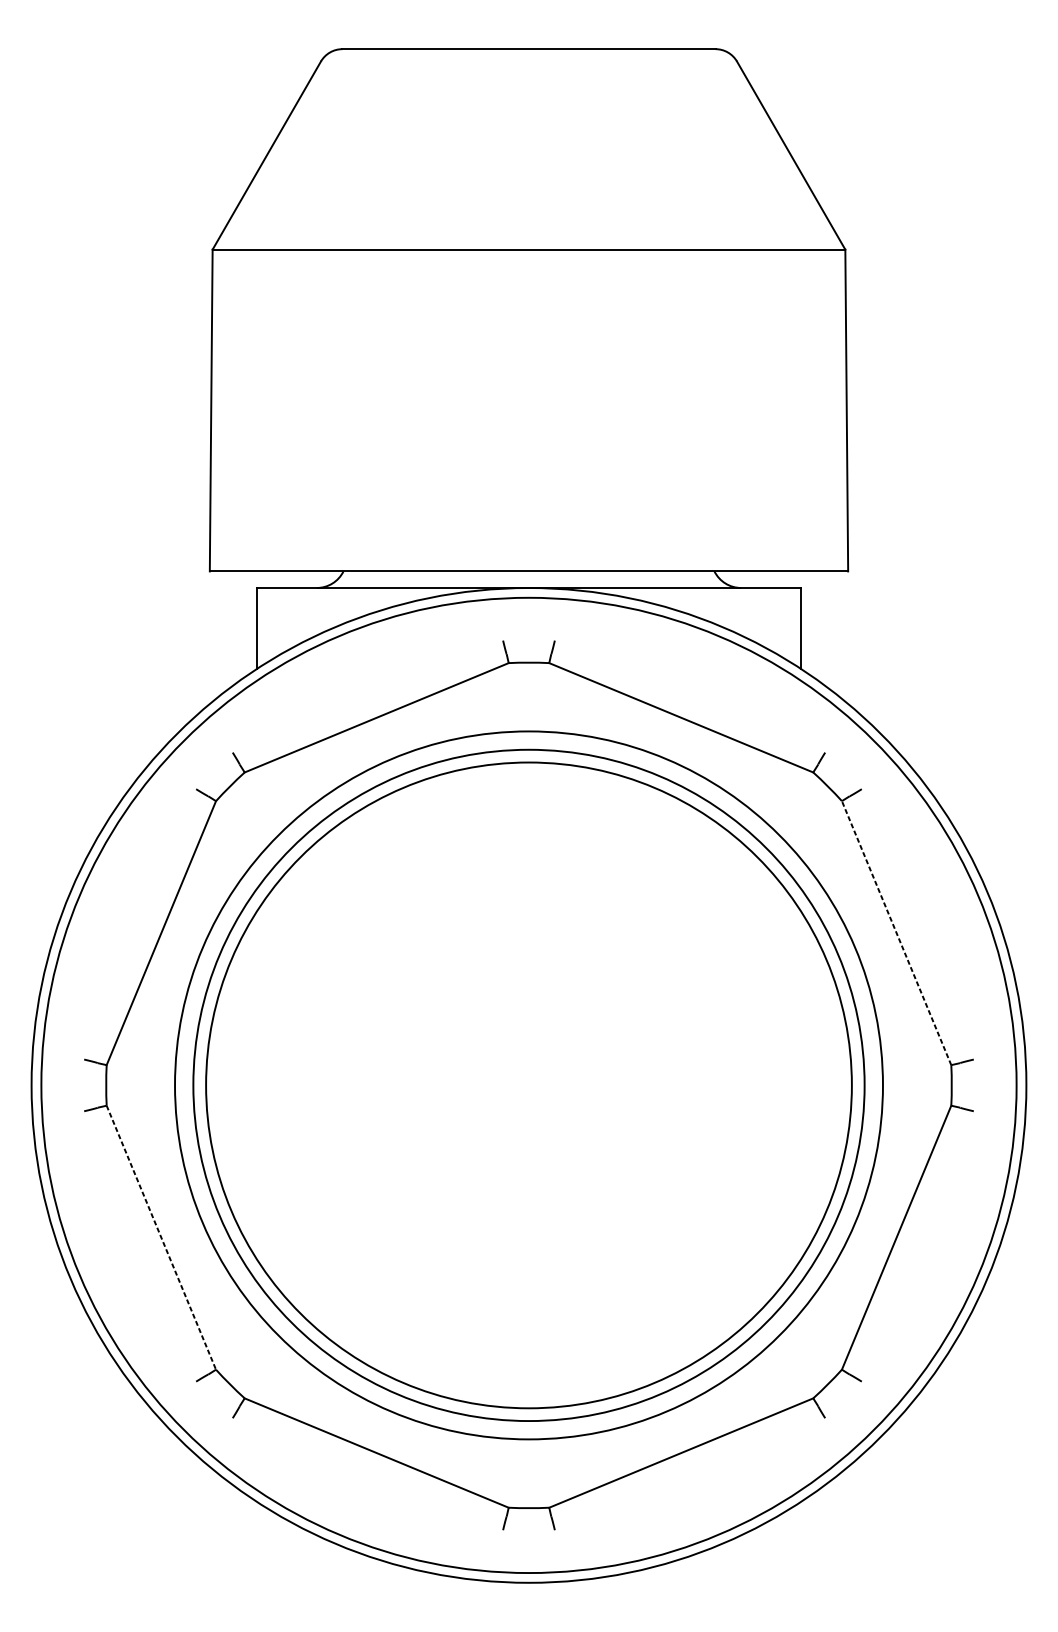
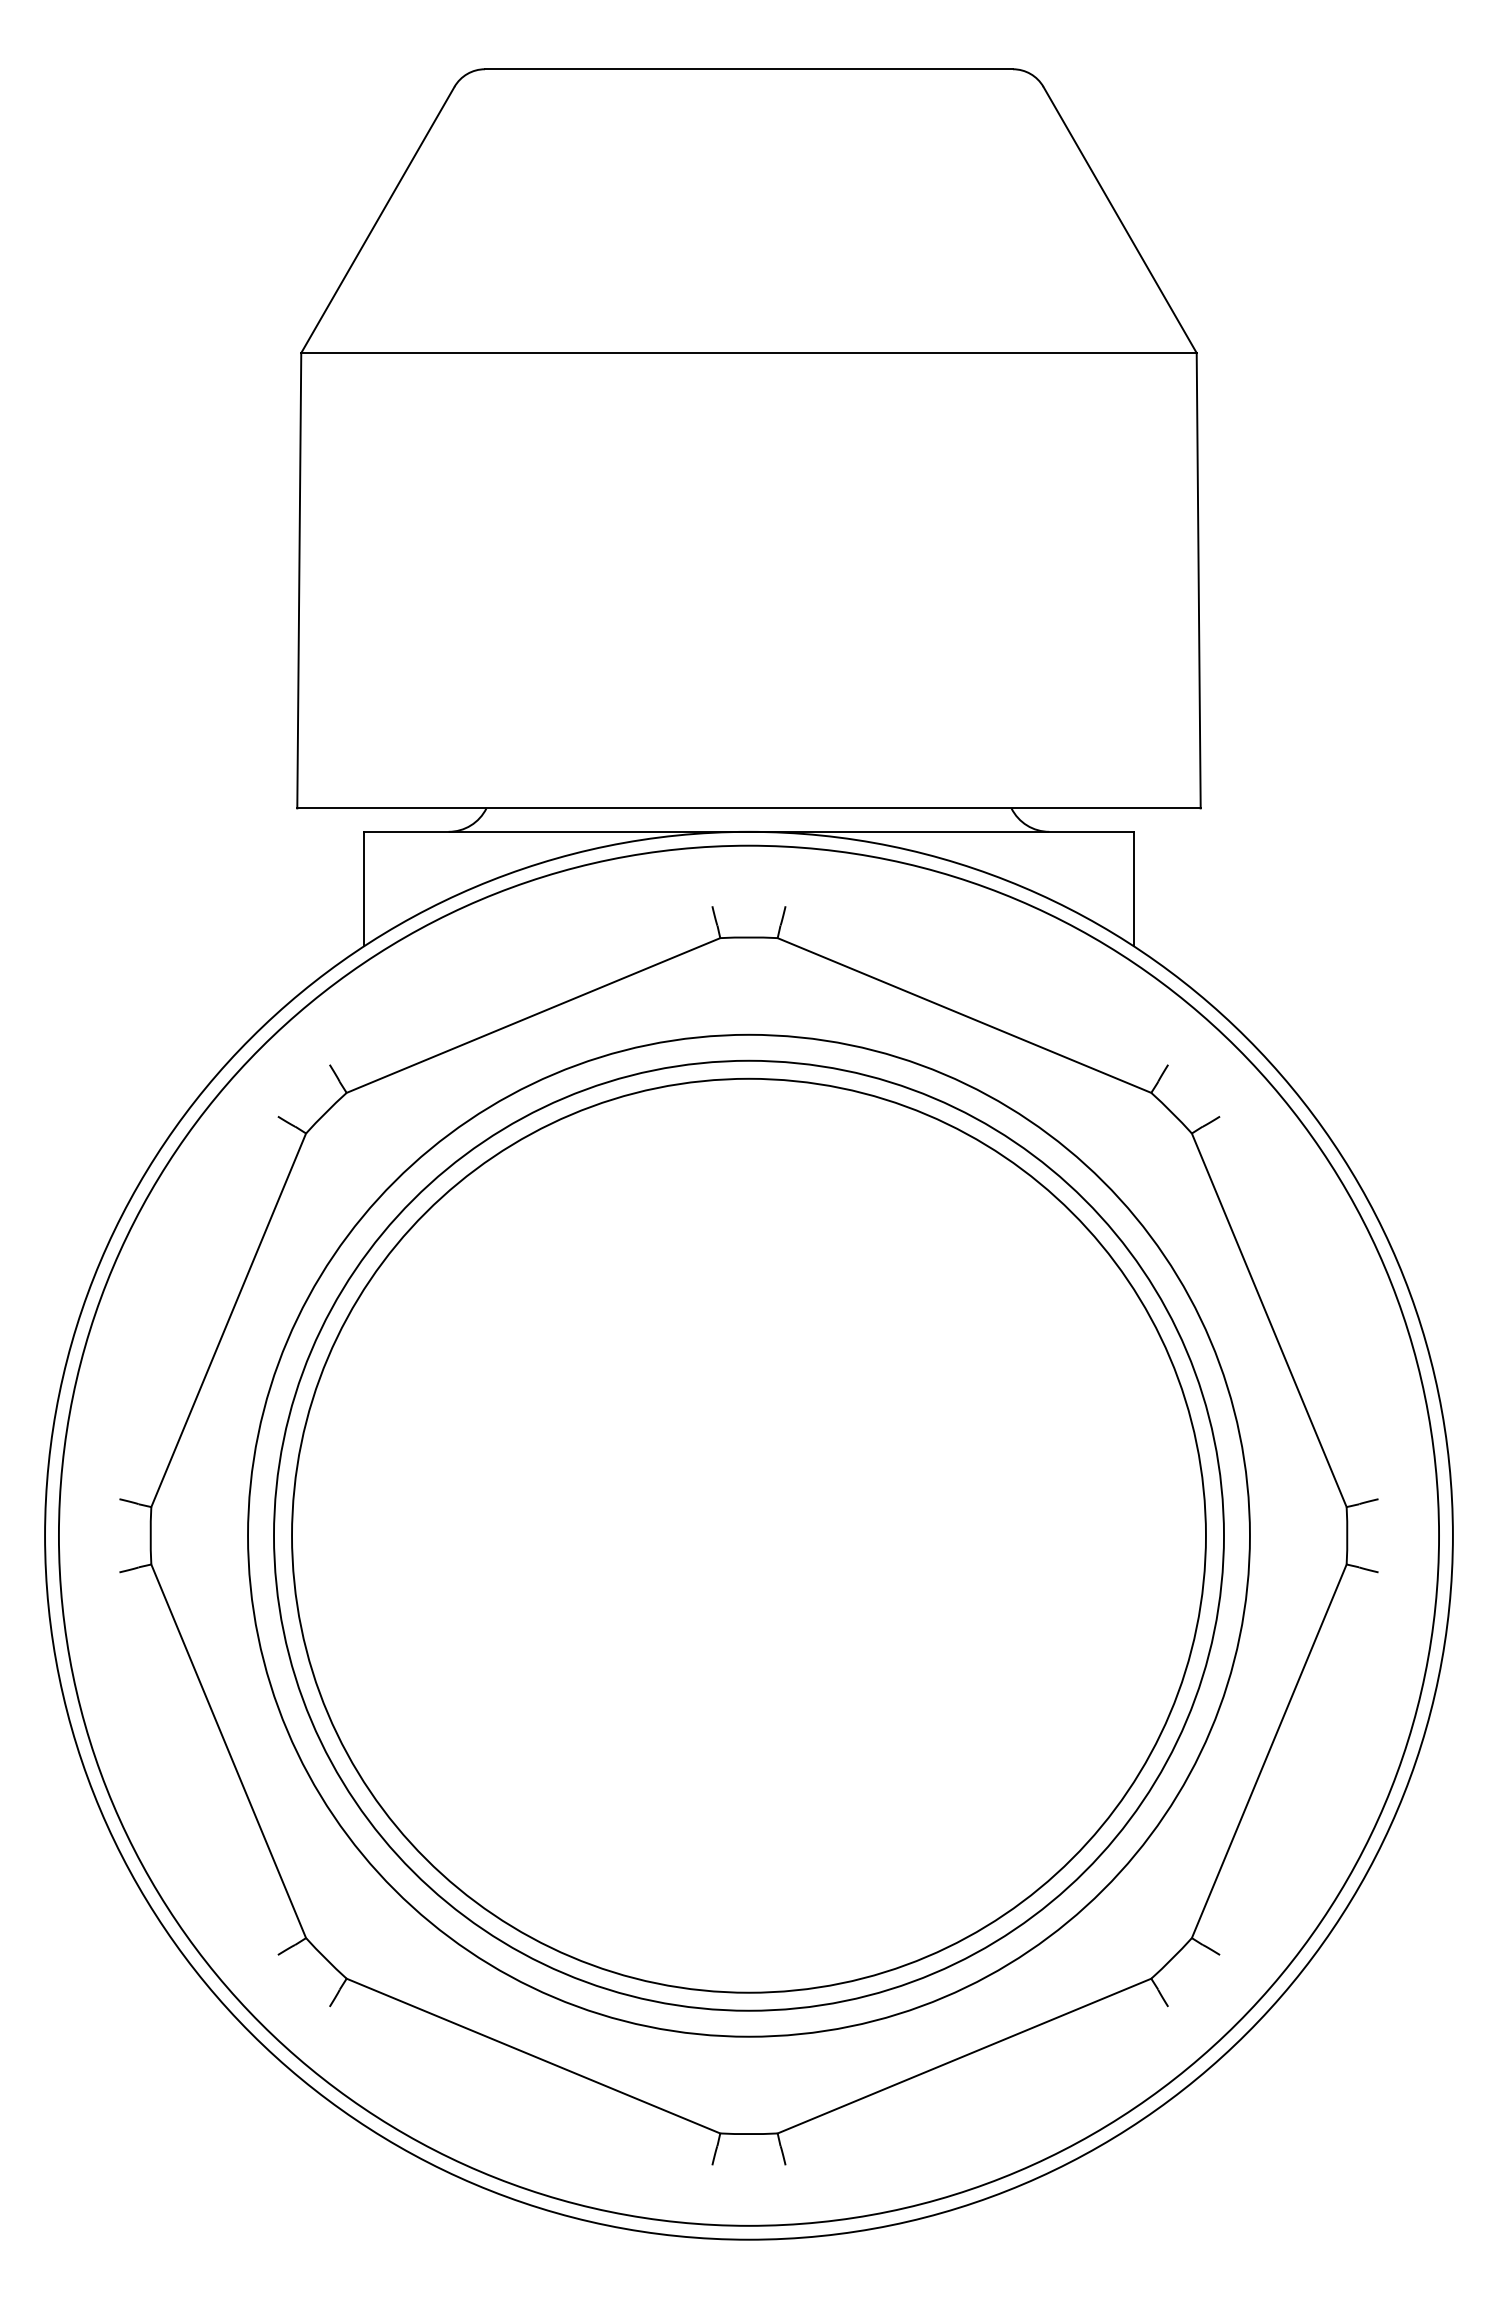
line: (896, 932) -> (1269, 1319), dashed -> solid
line: (161, 1237) -> (228, 1751), dashed -> solid

